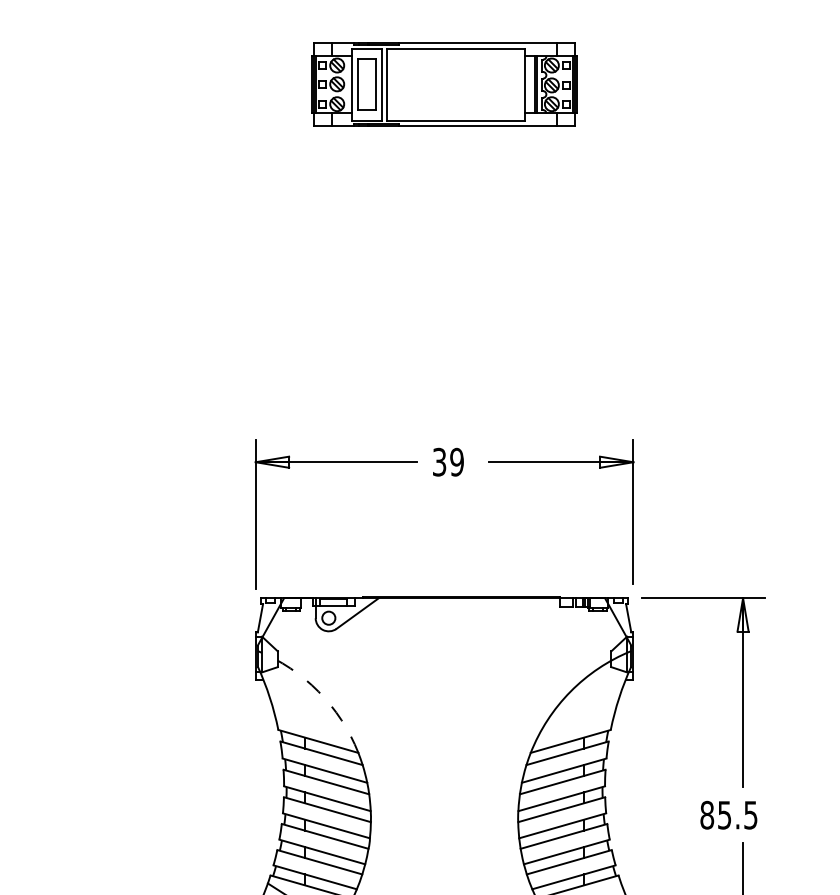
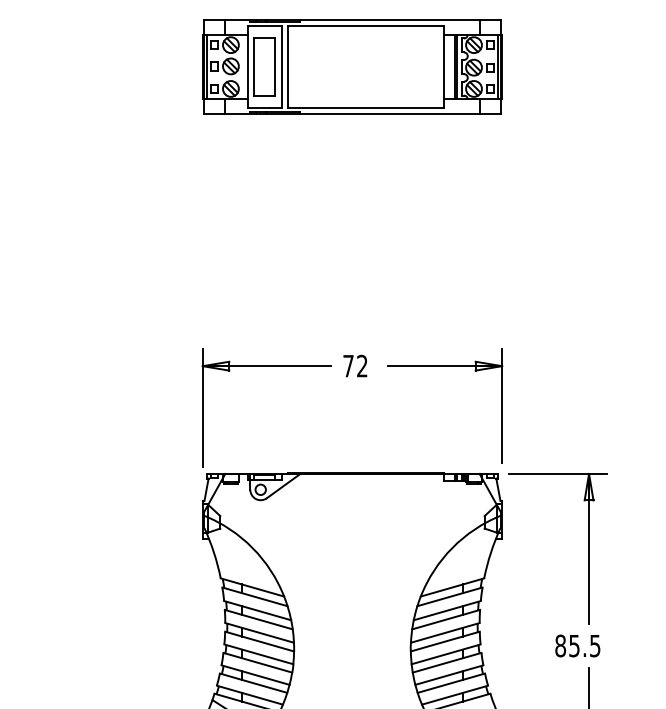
part: (444, 84) -> (352, 66), size x1.43
text: (448, 461) -> (355, 365), 39 -> 72
arc: (318, 691) -> (252, 547), dashed -> solid

